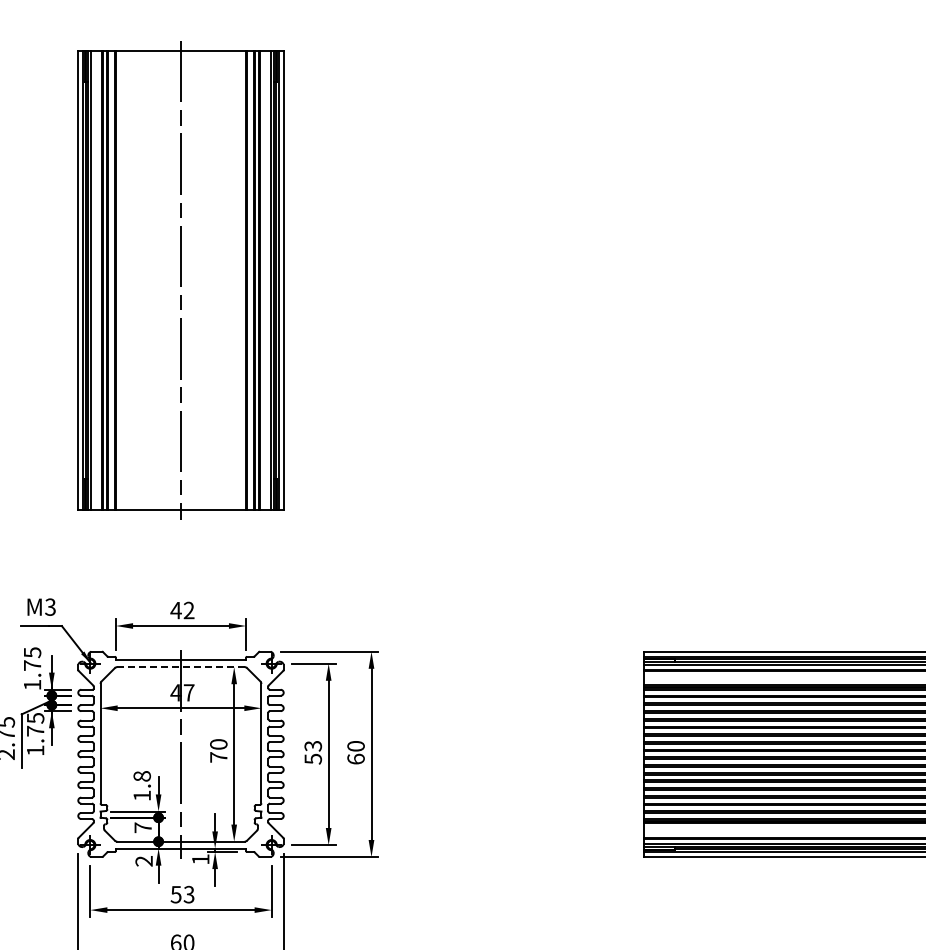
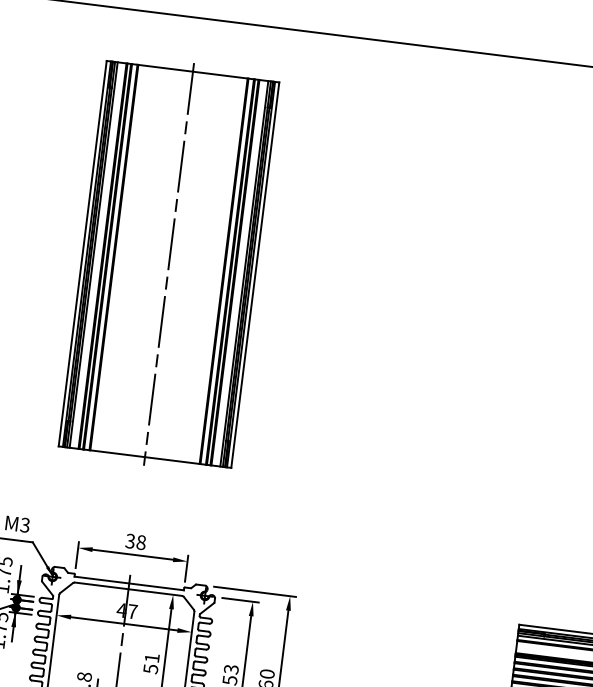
text: (182, 610) -> (135, 541), 42 -> 38
line: (181, 667) -> (128, 589), dashed -> solid
text: (218, 750) -> (151, 663), 70 -> 51

